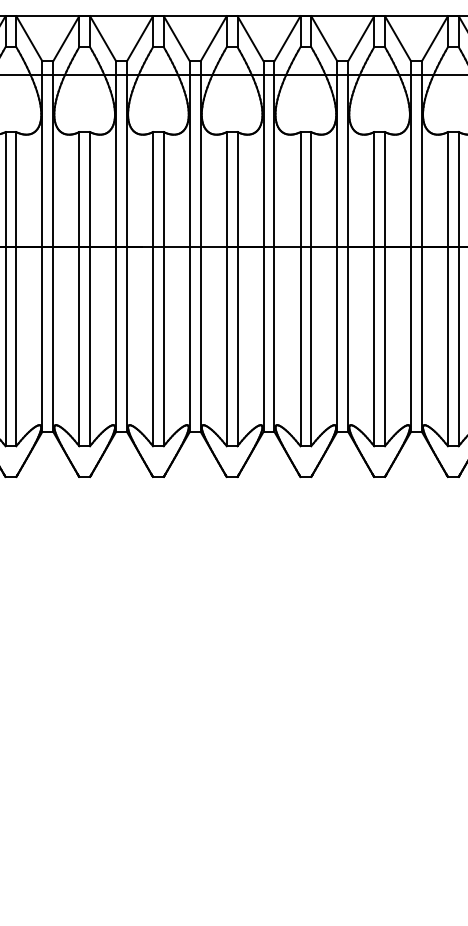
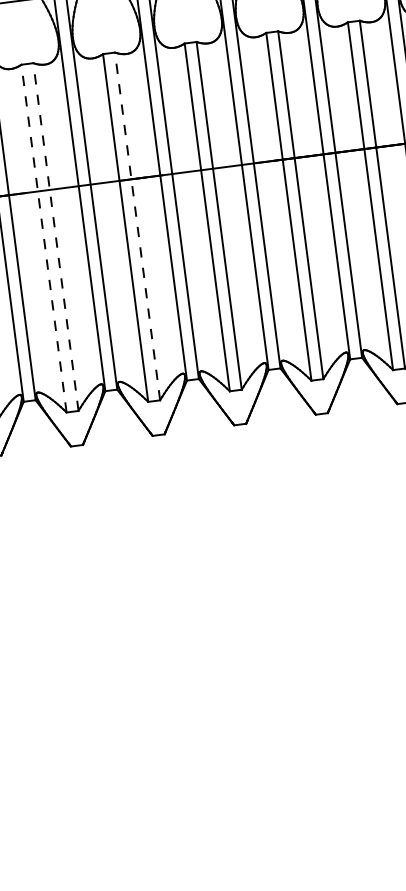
line: (153, 288) -> (44, 237), solid -> dashed
line: (163, 288) -> (55, 236), solid -> dashed
line: (237, 288) -> (137, 225), solid -> dashed

